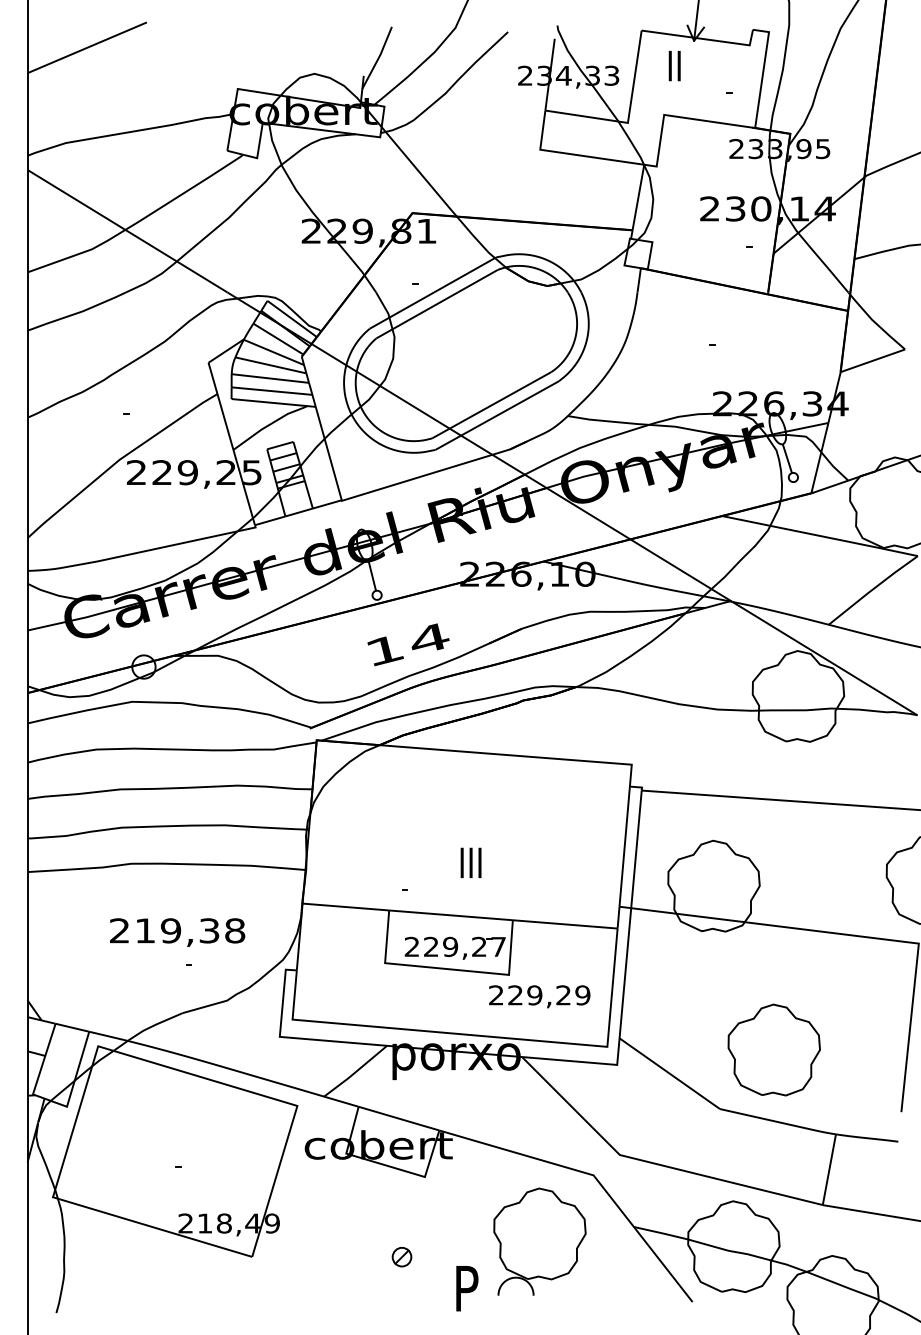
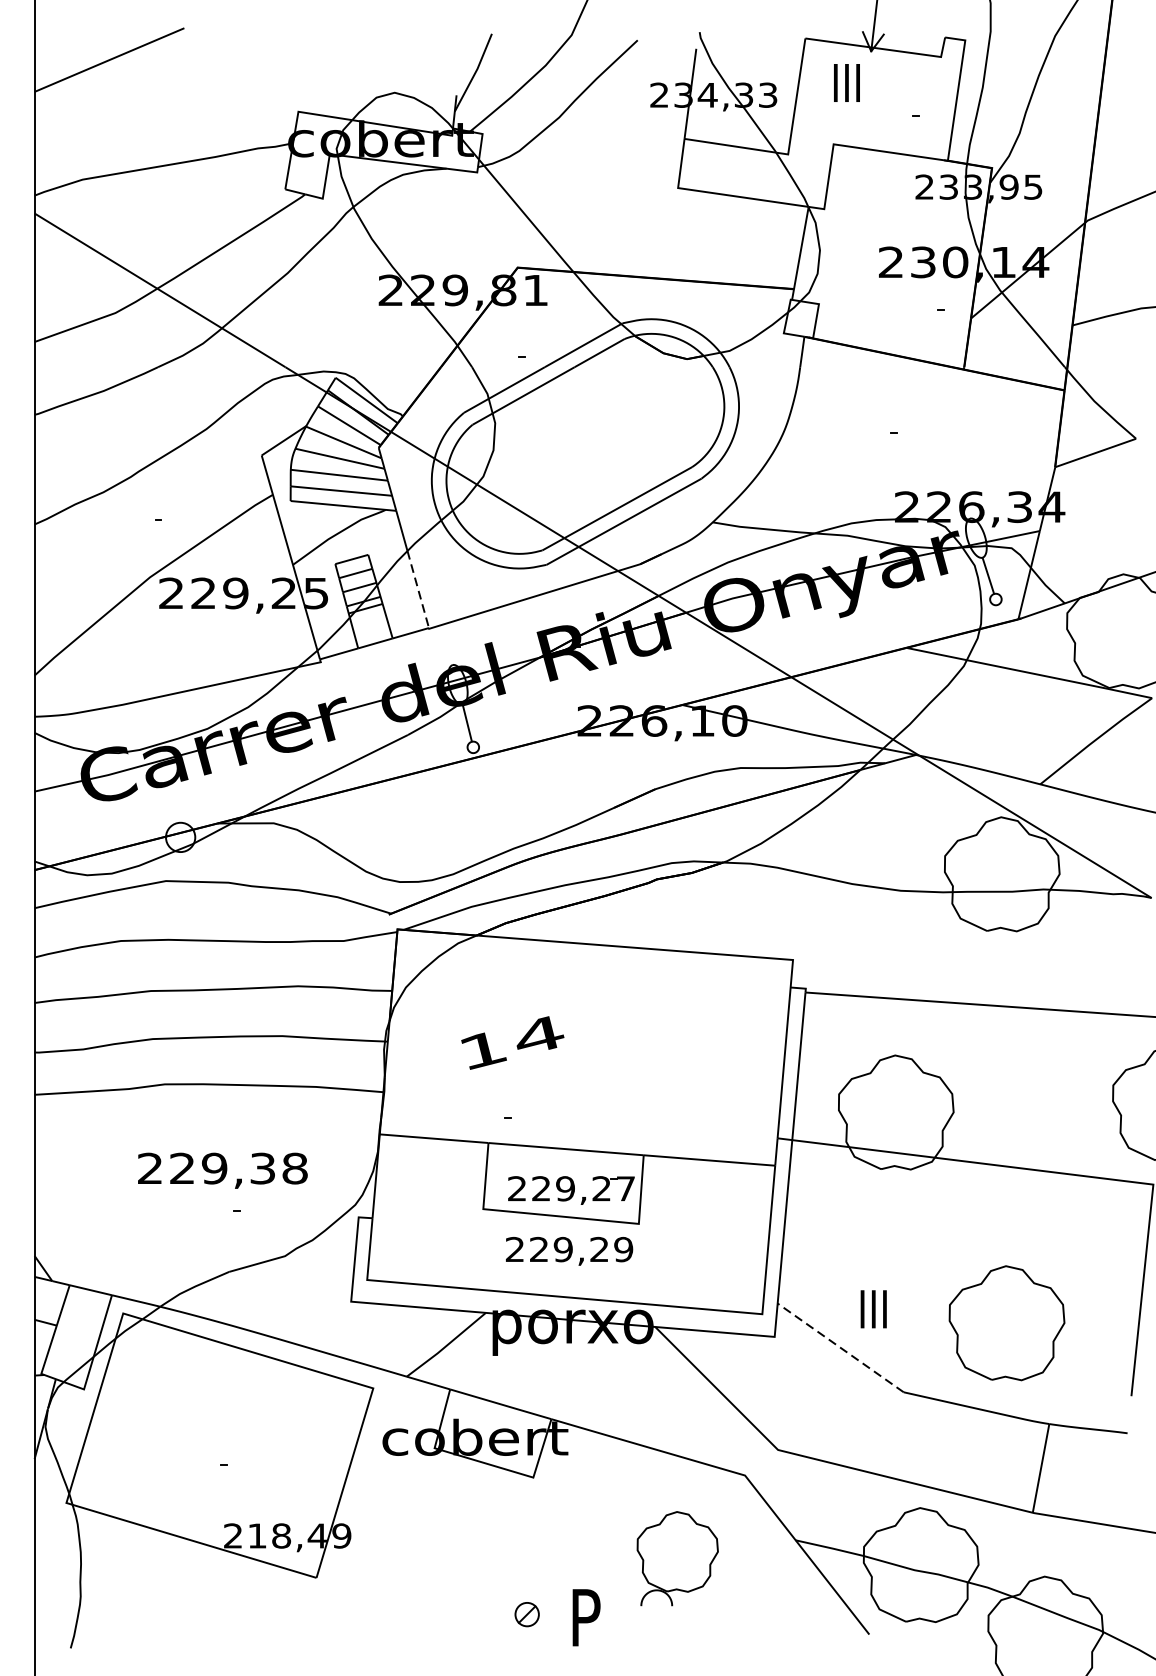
text: (674, 65) -> (846, 82), II -> III
line: (333, 469) -> (418, 589), solid -> dashed
text: (408, 644) -> (512, 1042), moved
text: (470, 862) -> (872, 1308), moved
text: (144, 930) -> (181, 1168), 219,38 -> 229,38
text: (539, 996) -> (569, 1250), moved
part: (773, 1049) -> (1006, 1322), moved
line: (669, 1073) -> (840, 1347), solid -> dashed
part: (539, 1241) -> (677, 1558), size x0.7
part: (401, 1257) -> (526, 1615), moved

